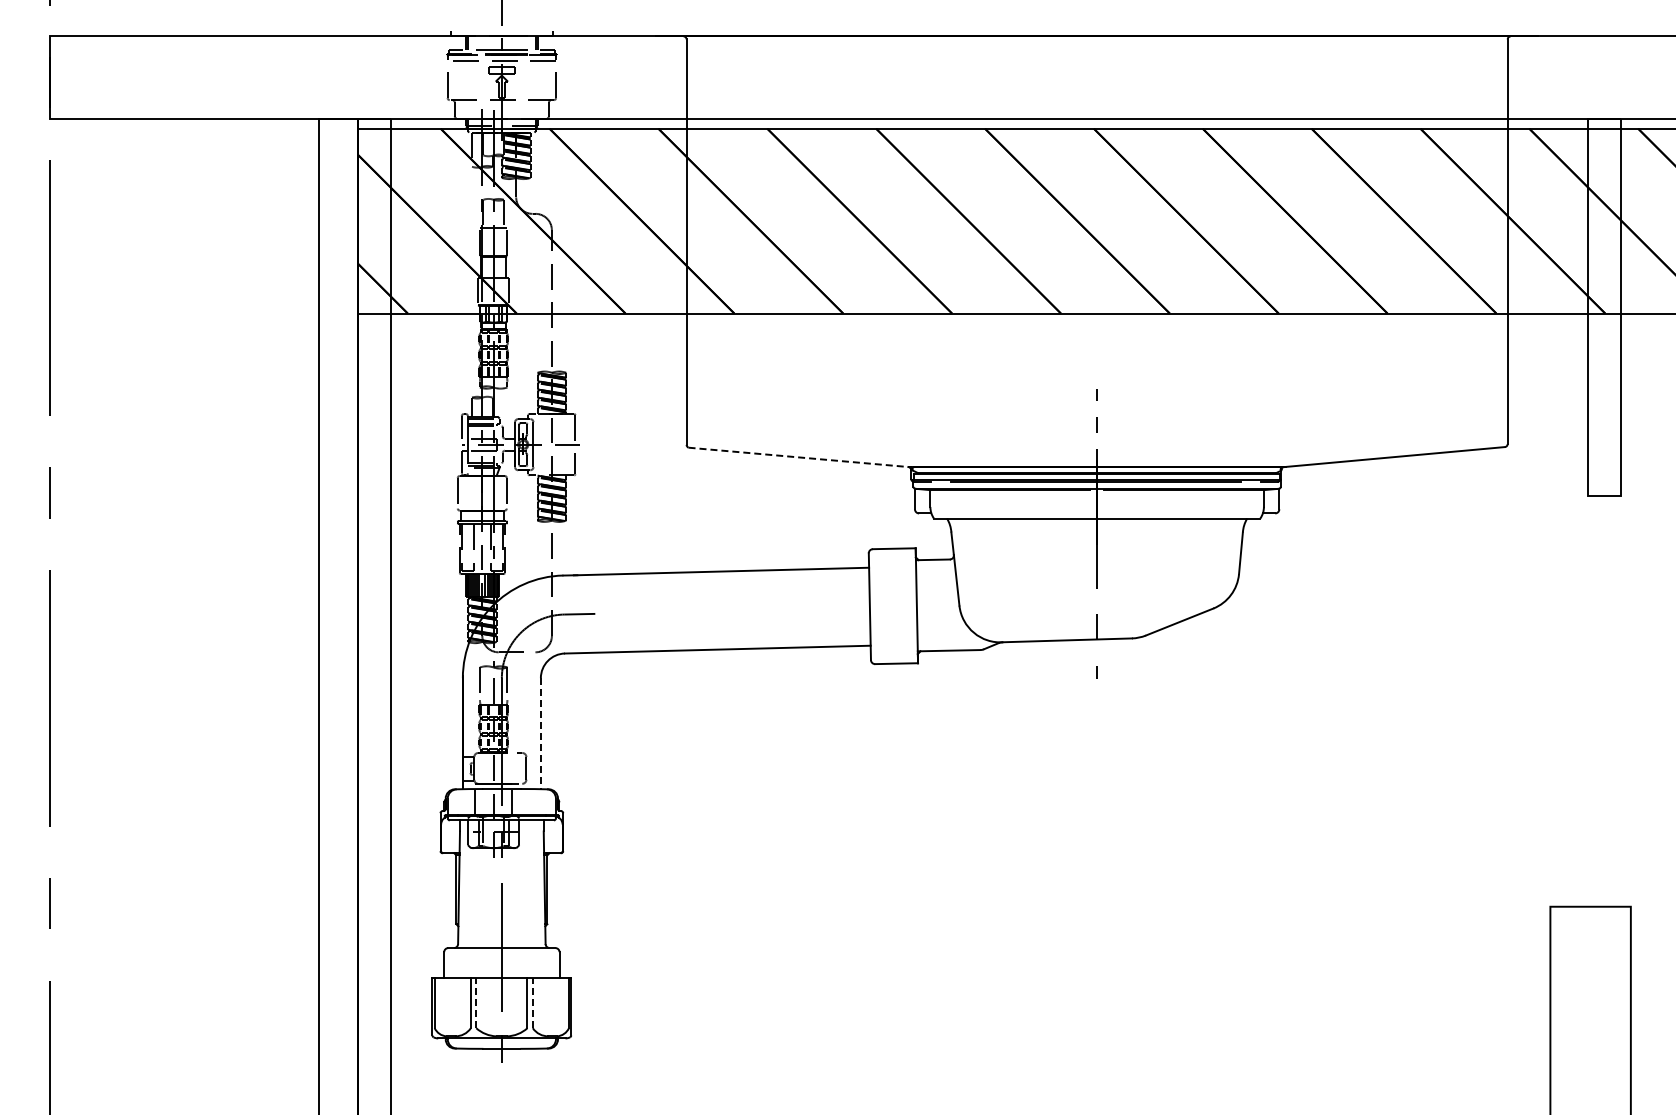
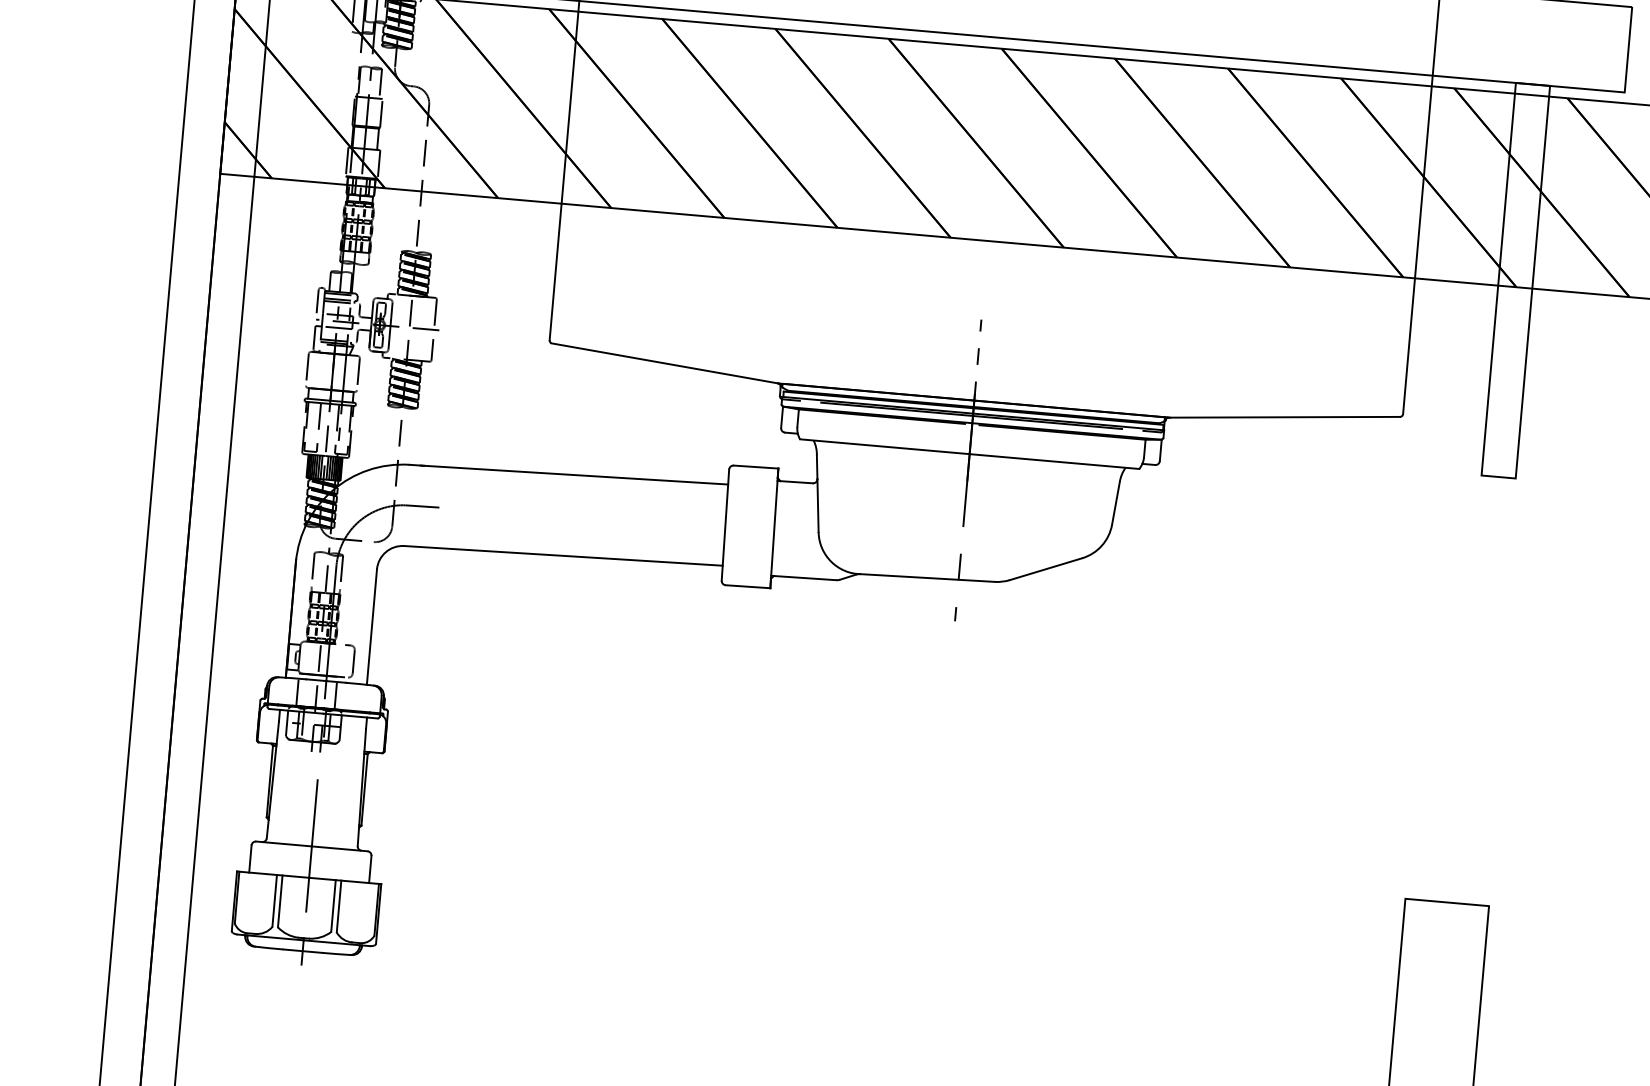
line: (799, 457) -> (665, 363), dashed -> solid
line: (540, 733) -> (371, 626), dashed -> solid
line: (476, 1003) -> (280, 901), dashed -> solid
line: (532, 1003) -> (338, 906), dashed -> solid

